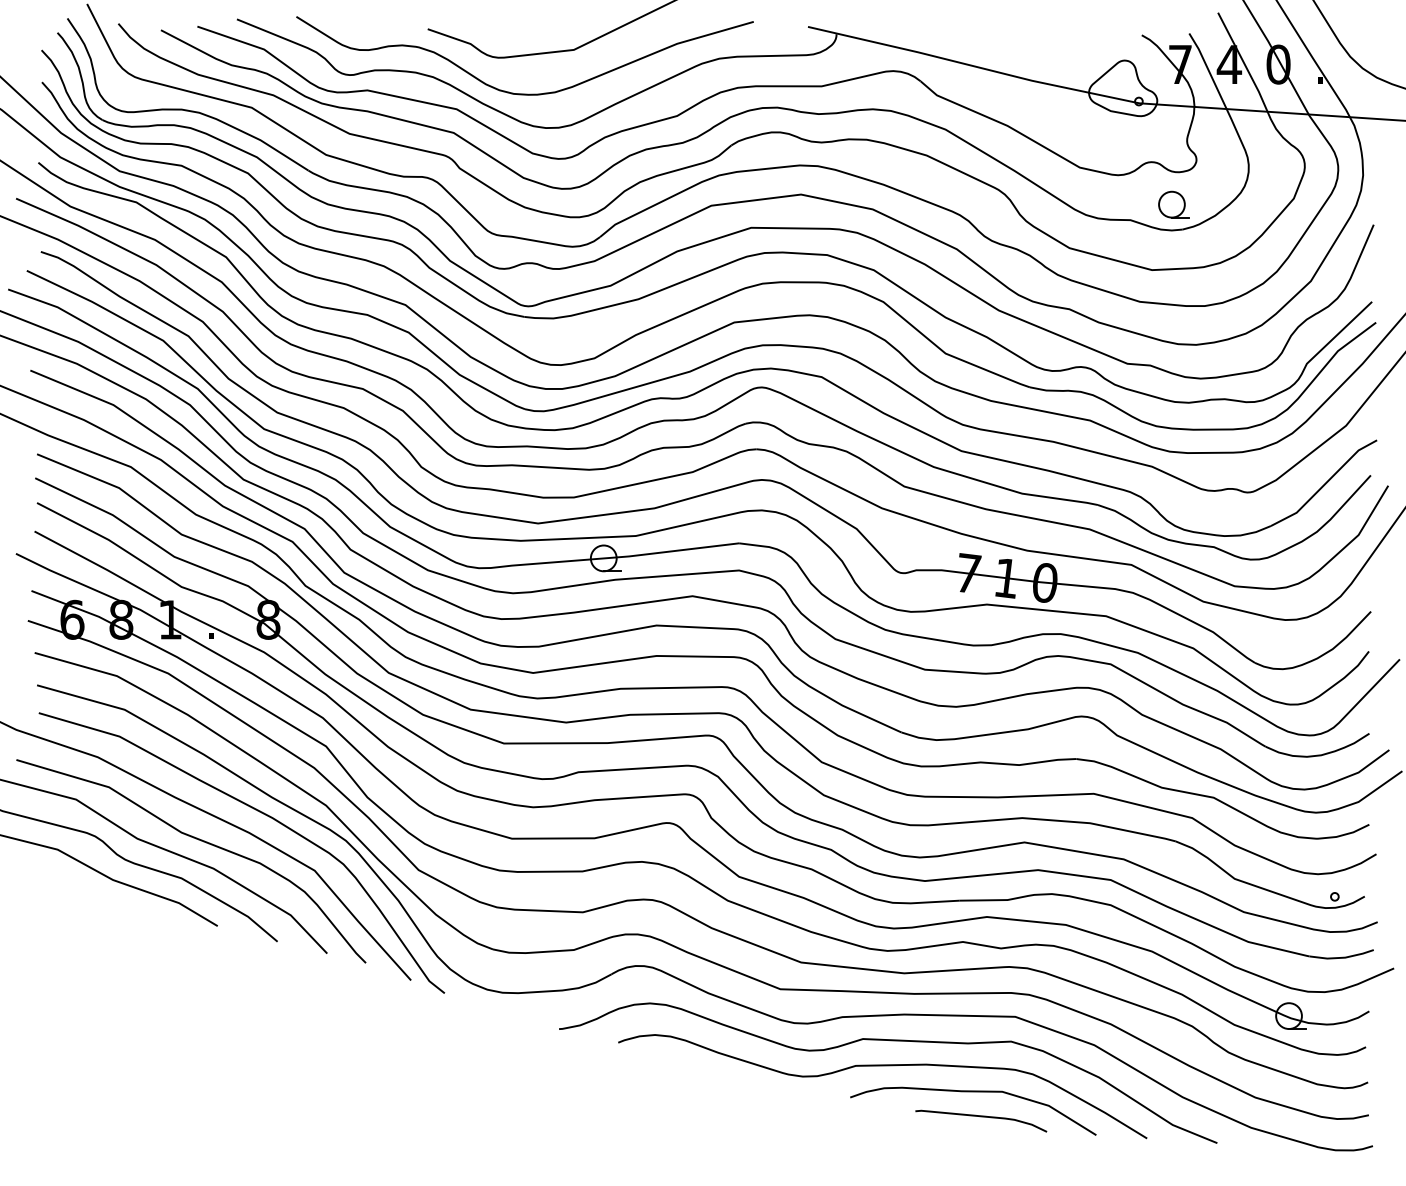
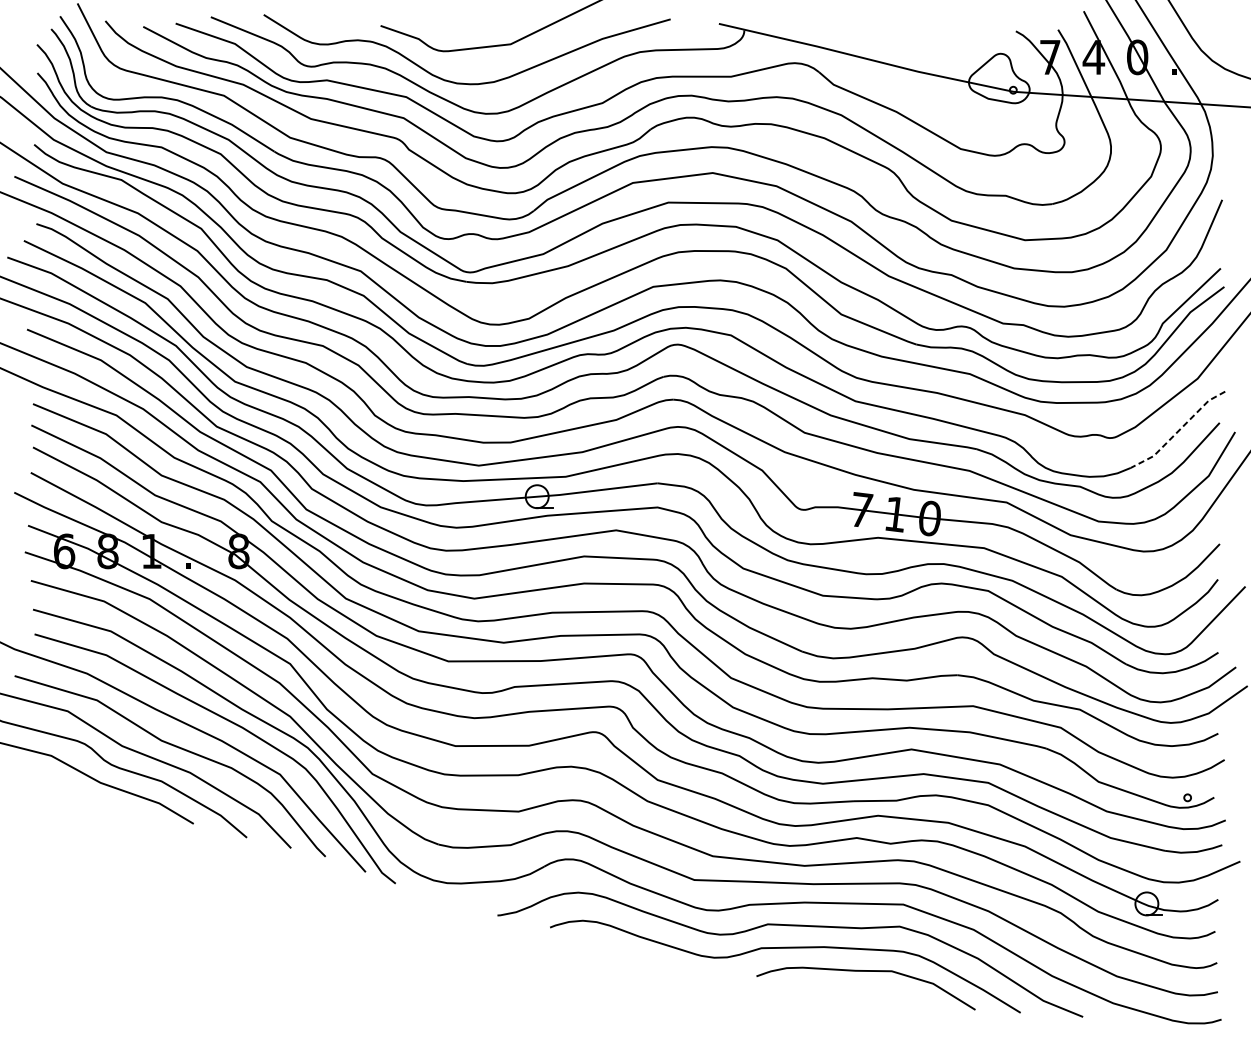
part: (1173, 204) -> (1044, 181), removed
line: (1324, 484) -> (1178, 430), solid -> dashed
curve: (981, 1117) -> (873, 994), removed

